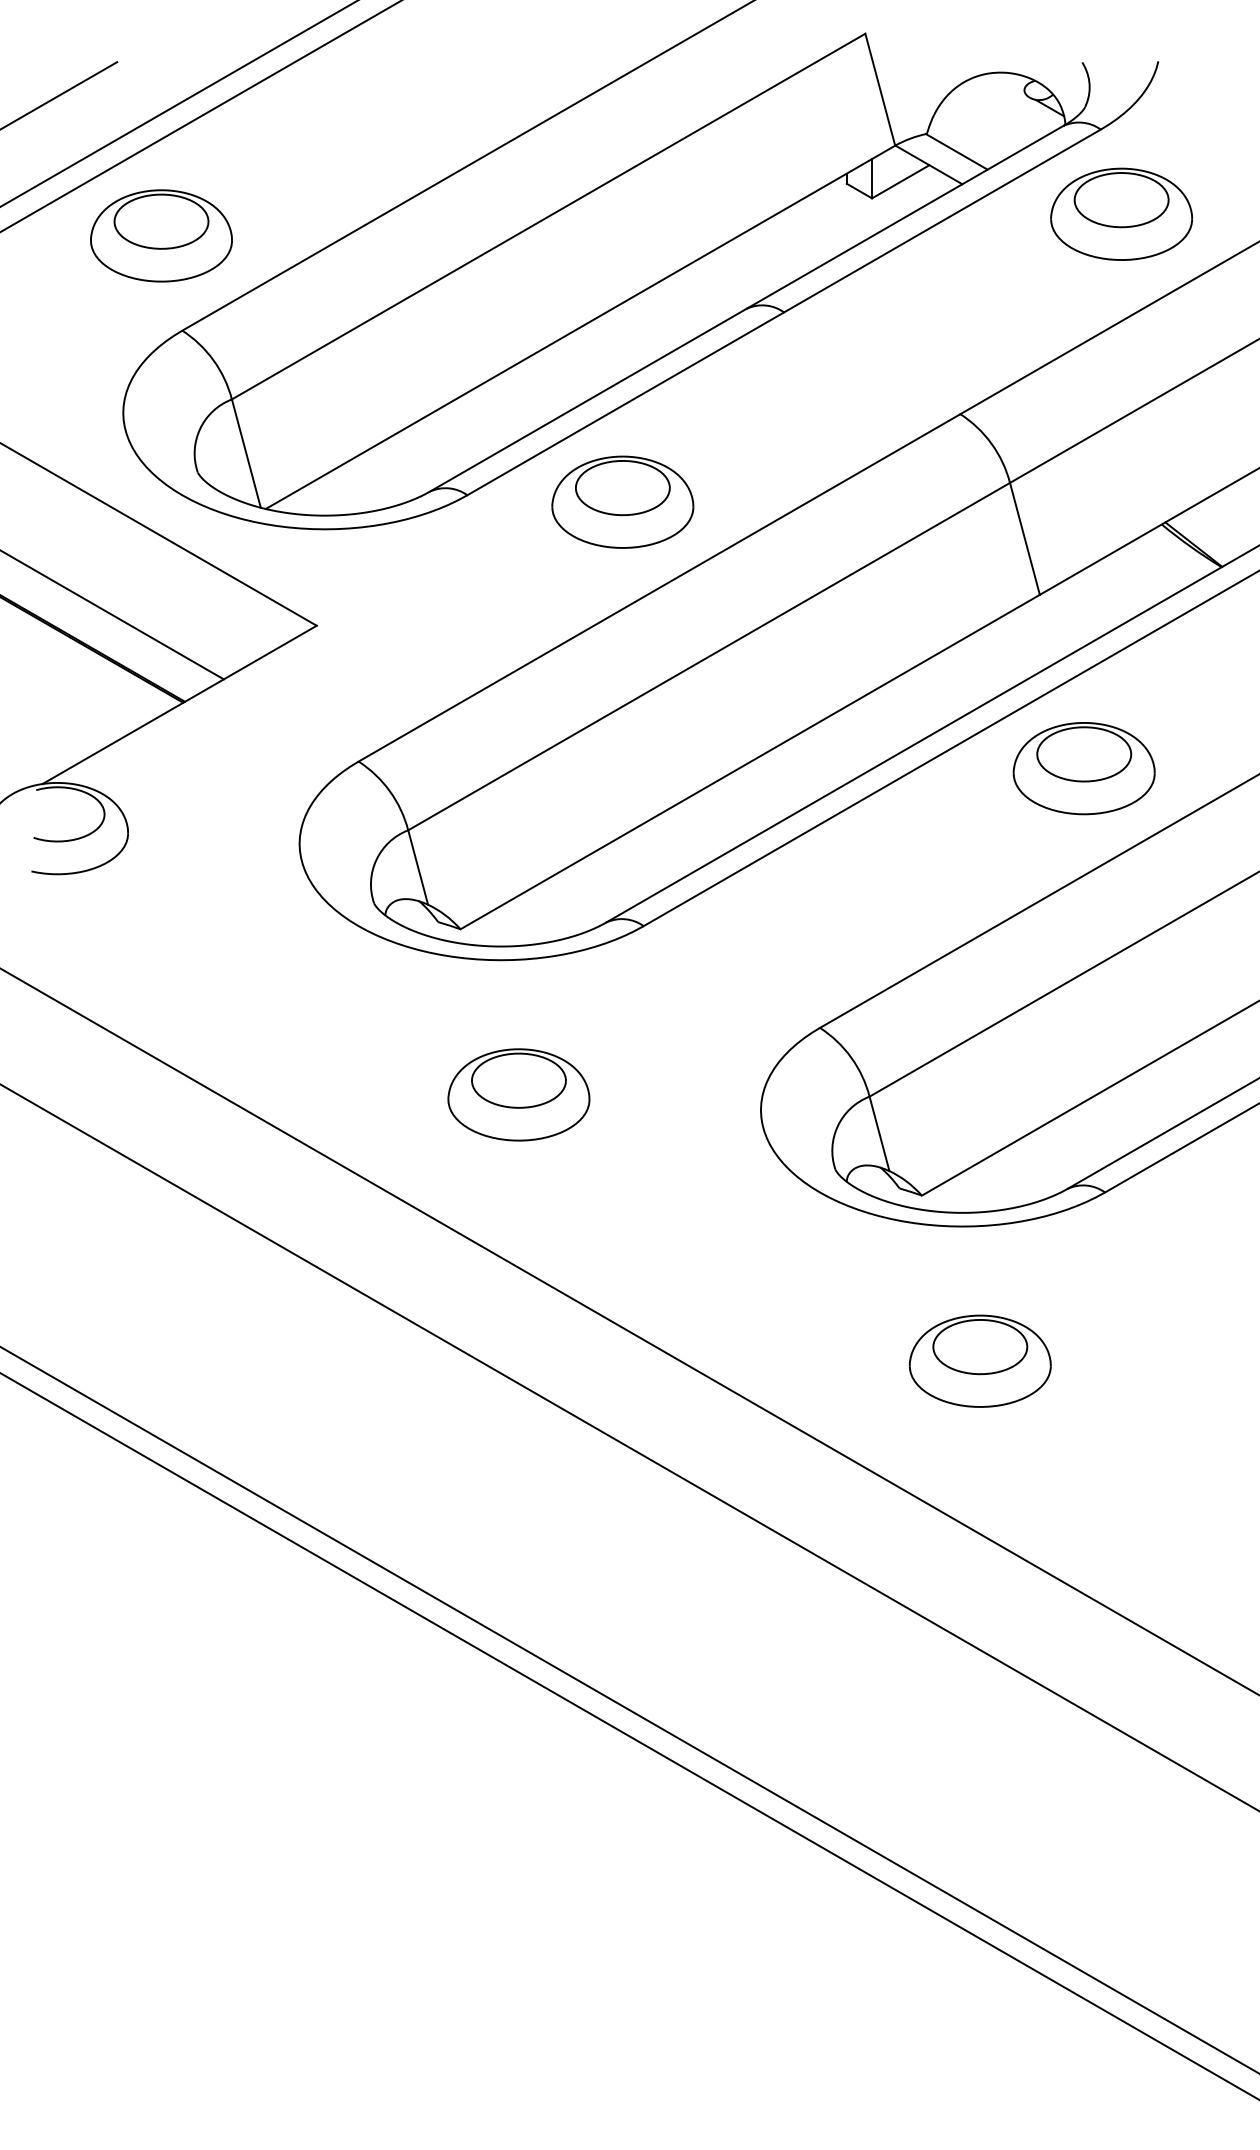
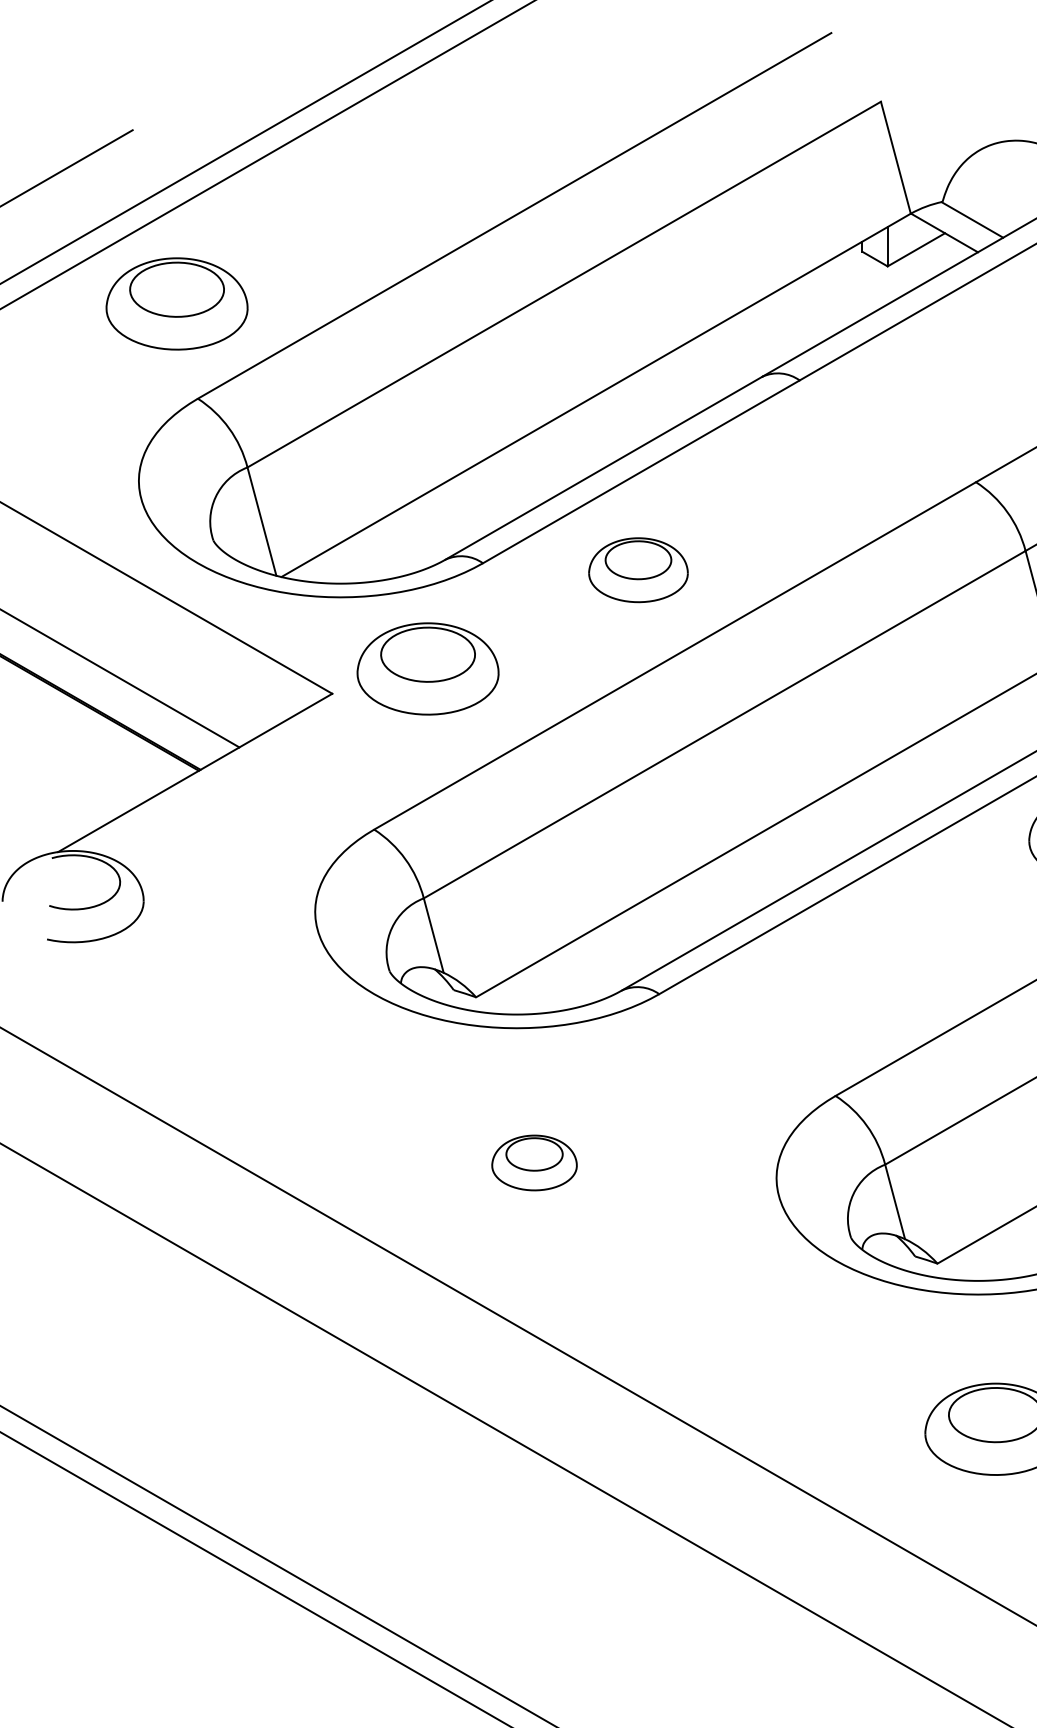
part: (622, 501) -> (638, 569), size x0.7
part: (412, 600) -> (428, 668), added
part: (518, 1094) -> (534, 1162), size x0.6

